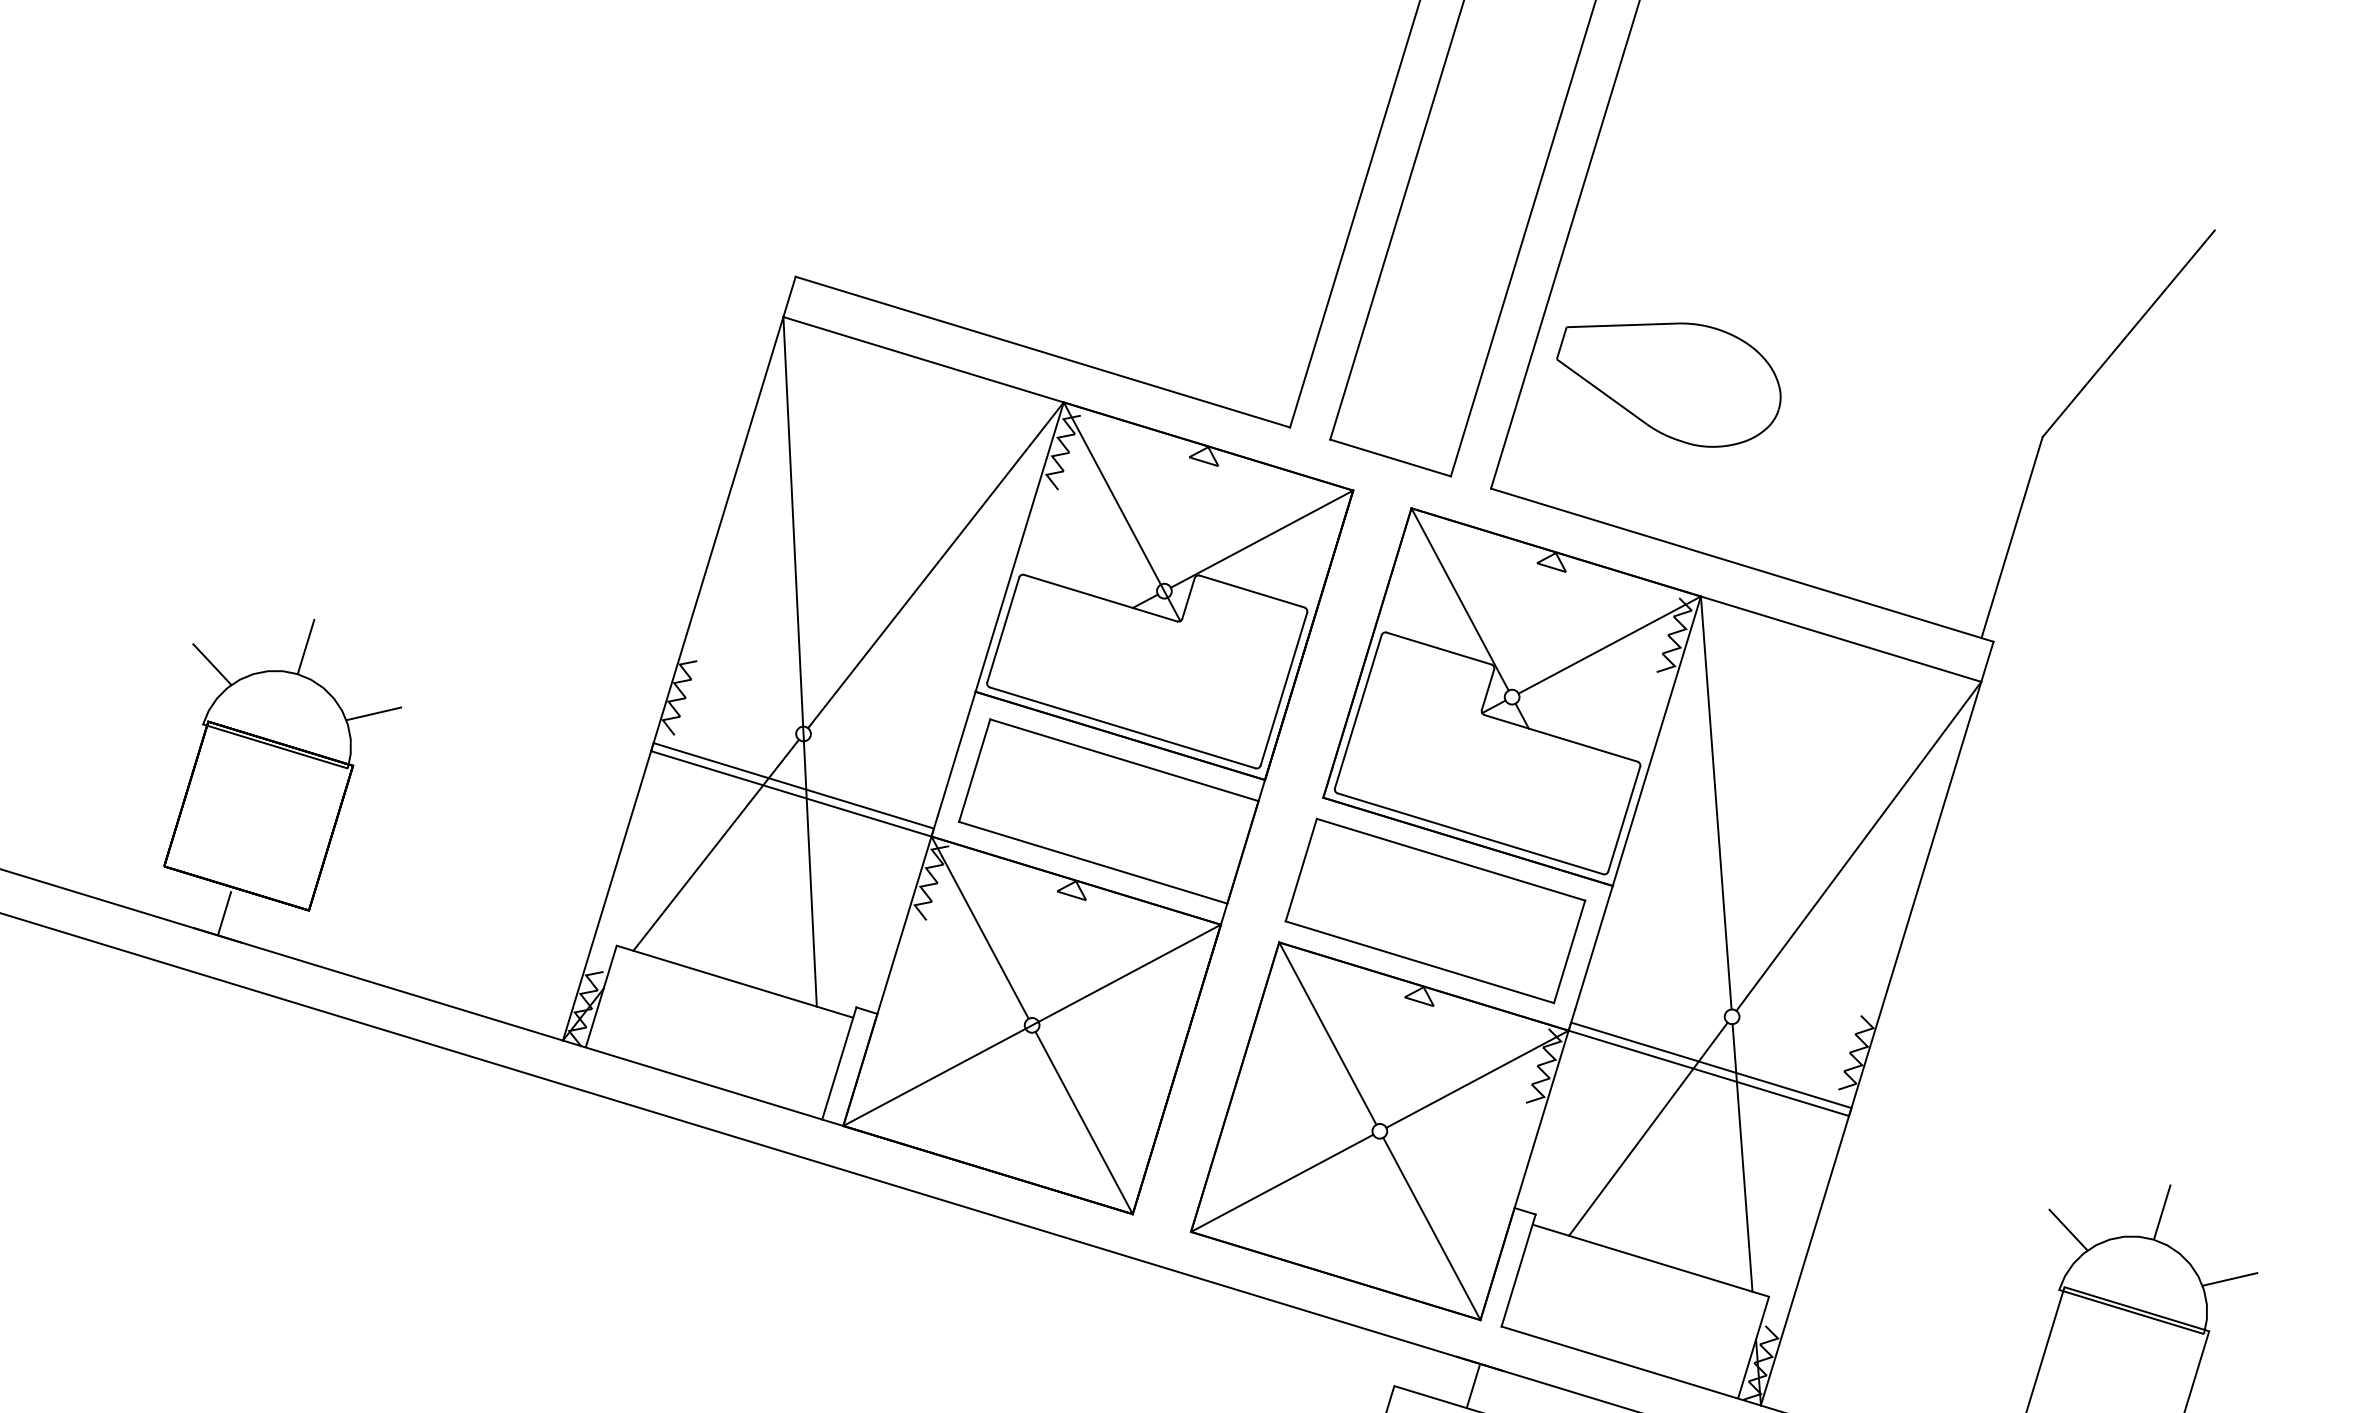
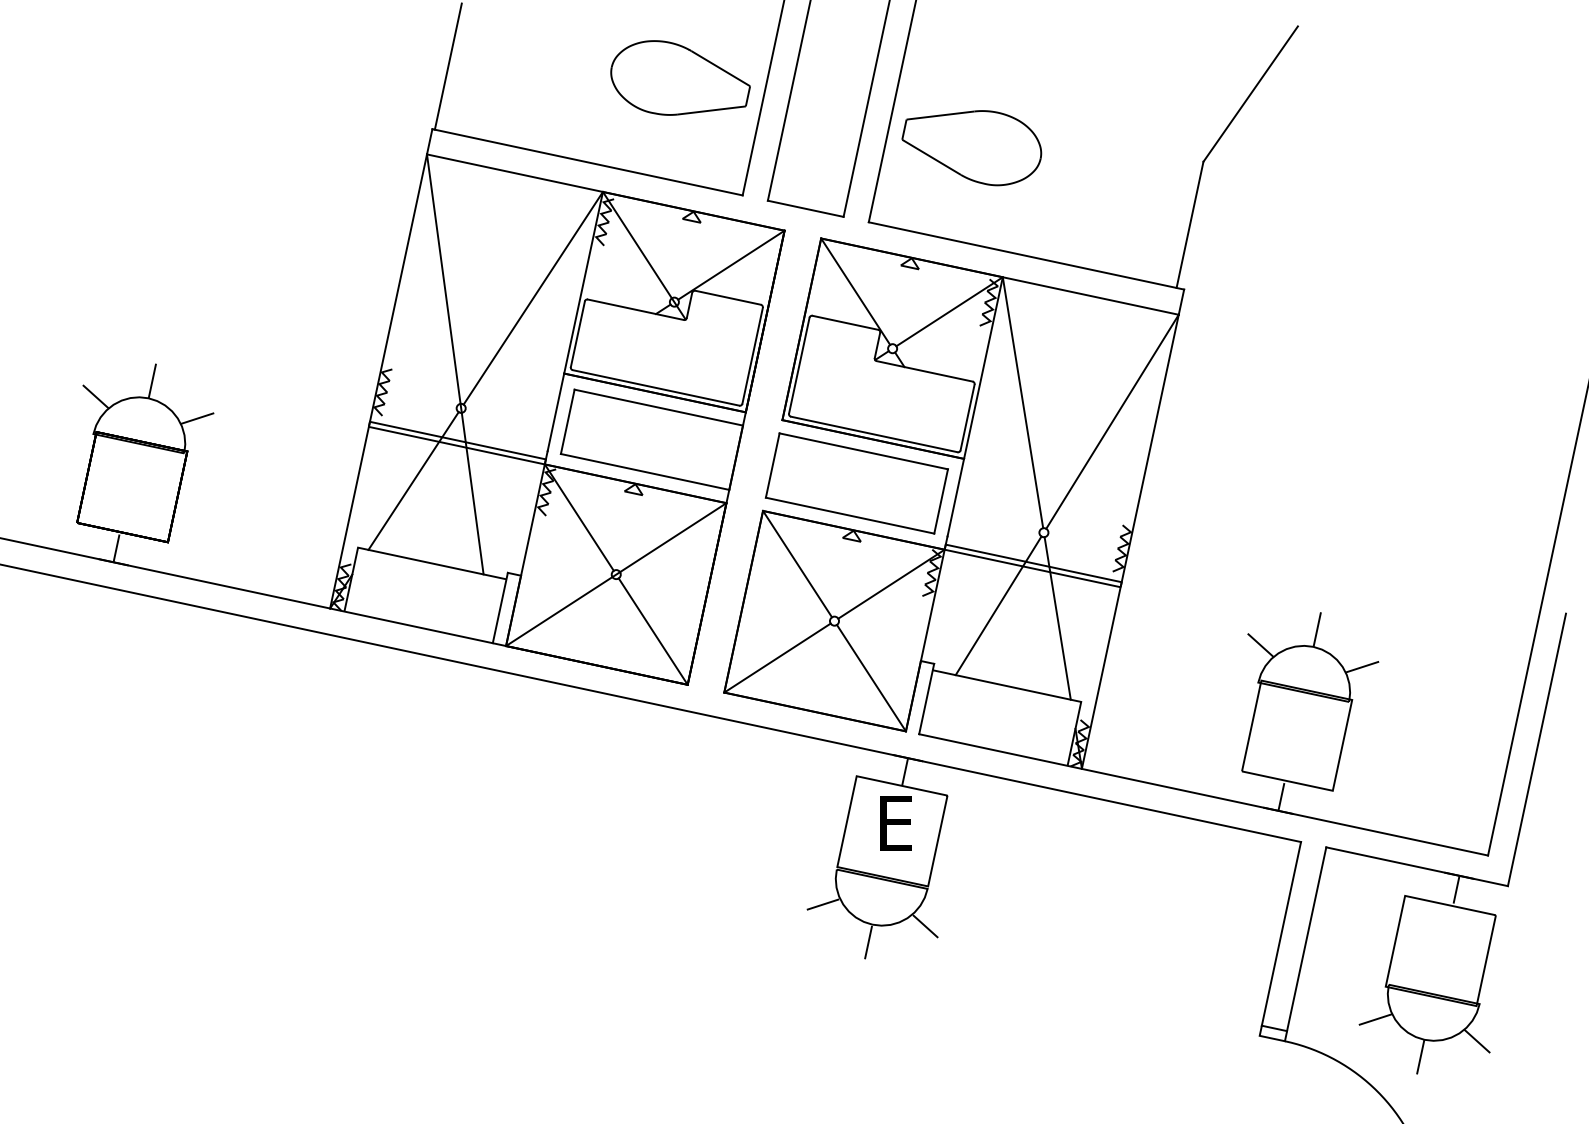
line: (828, 177) -> (447, 66), added
part: (1205, 227) -> (680, 77), added

